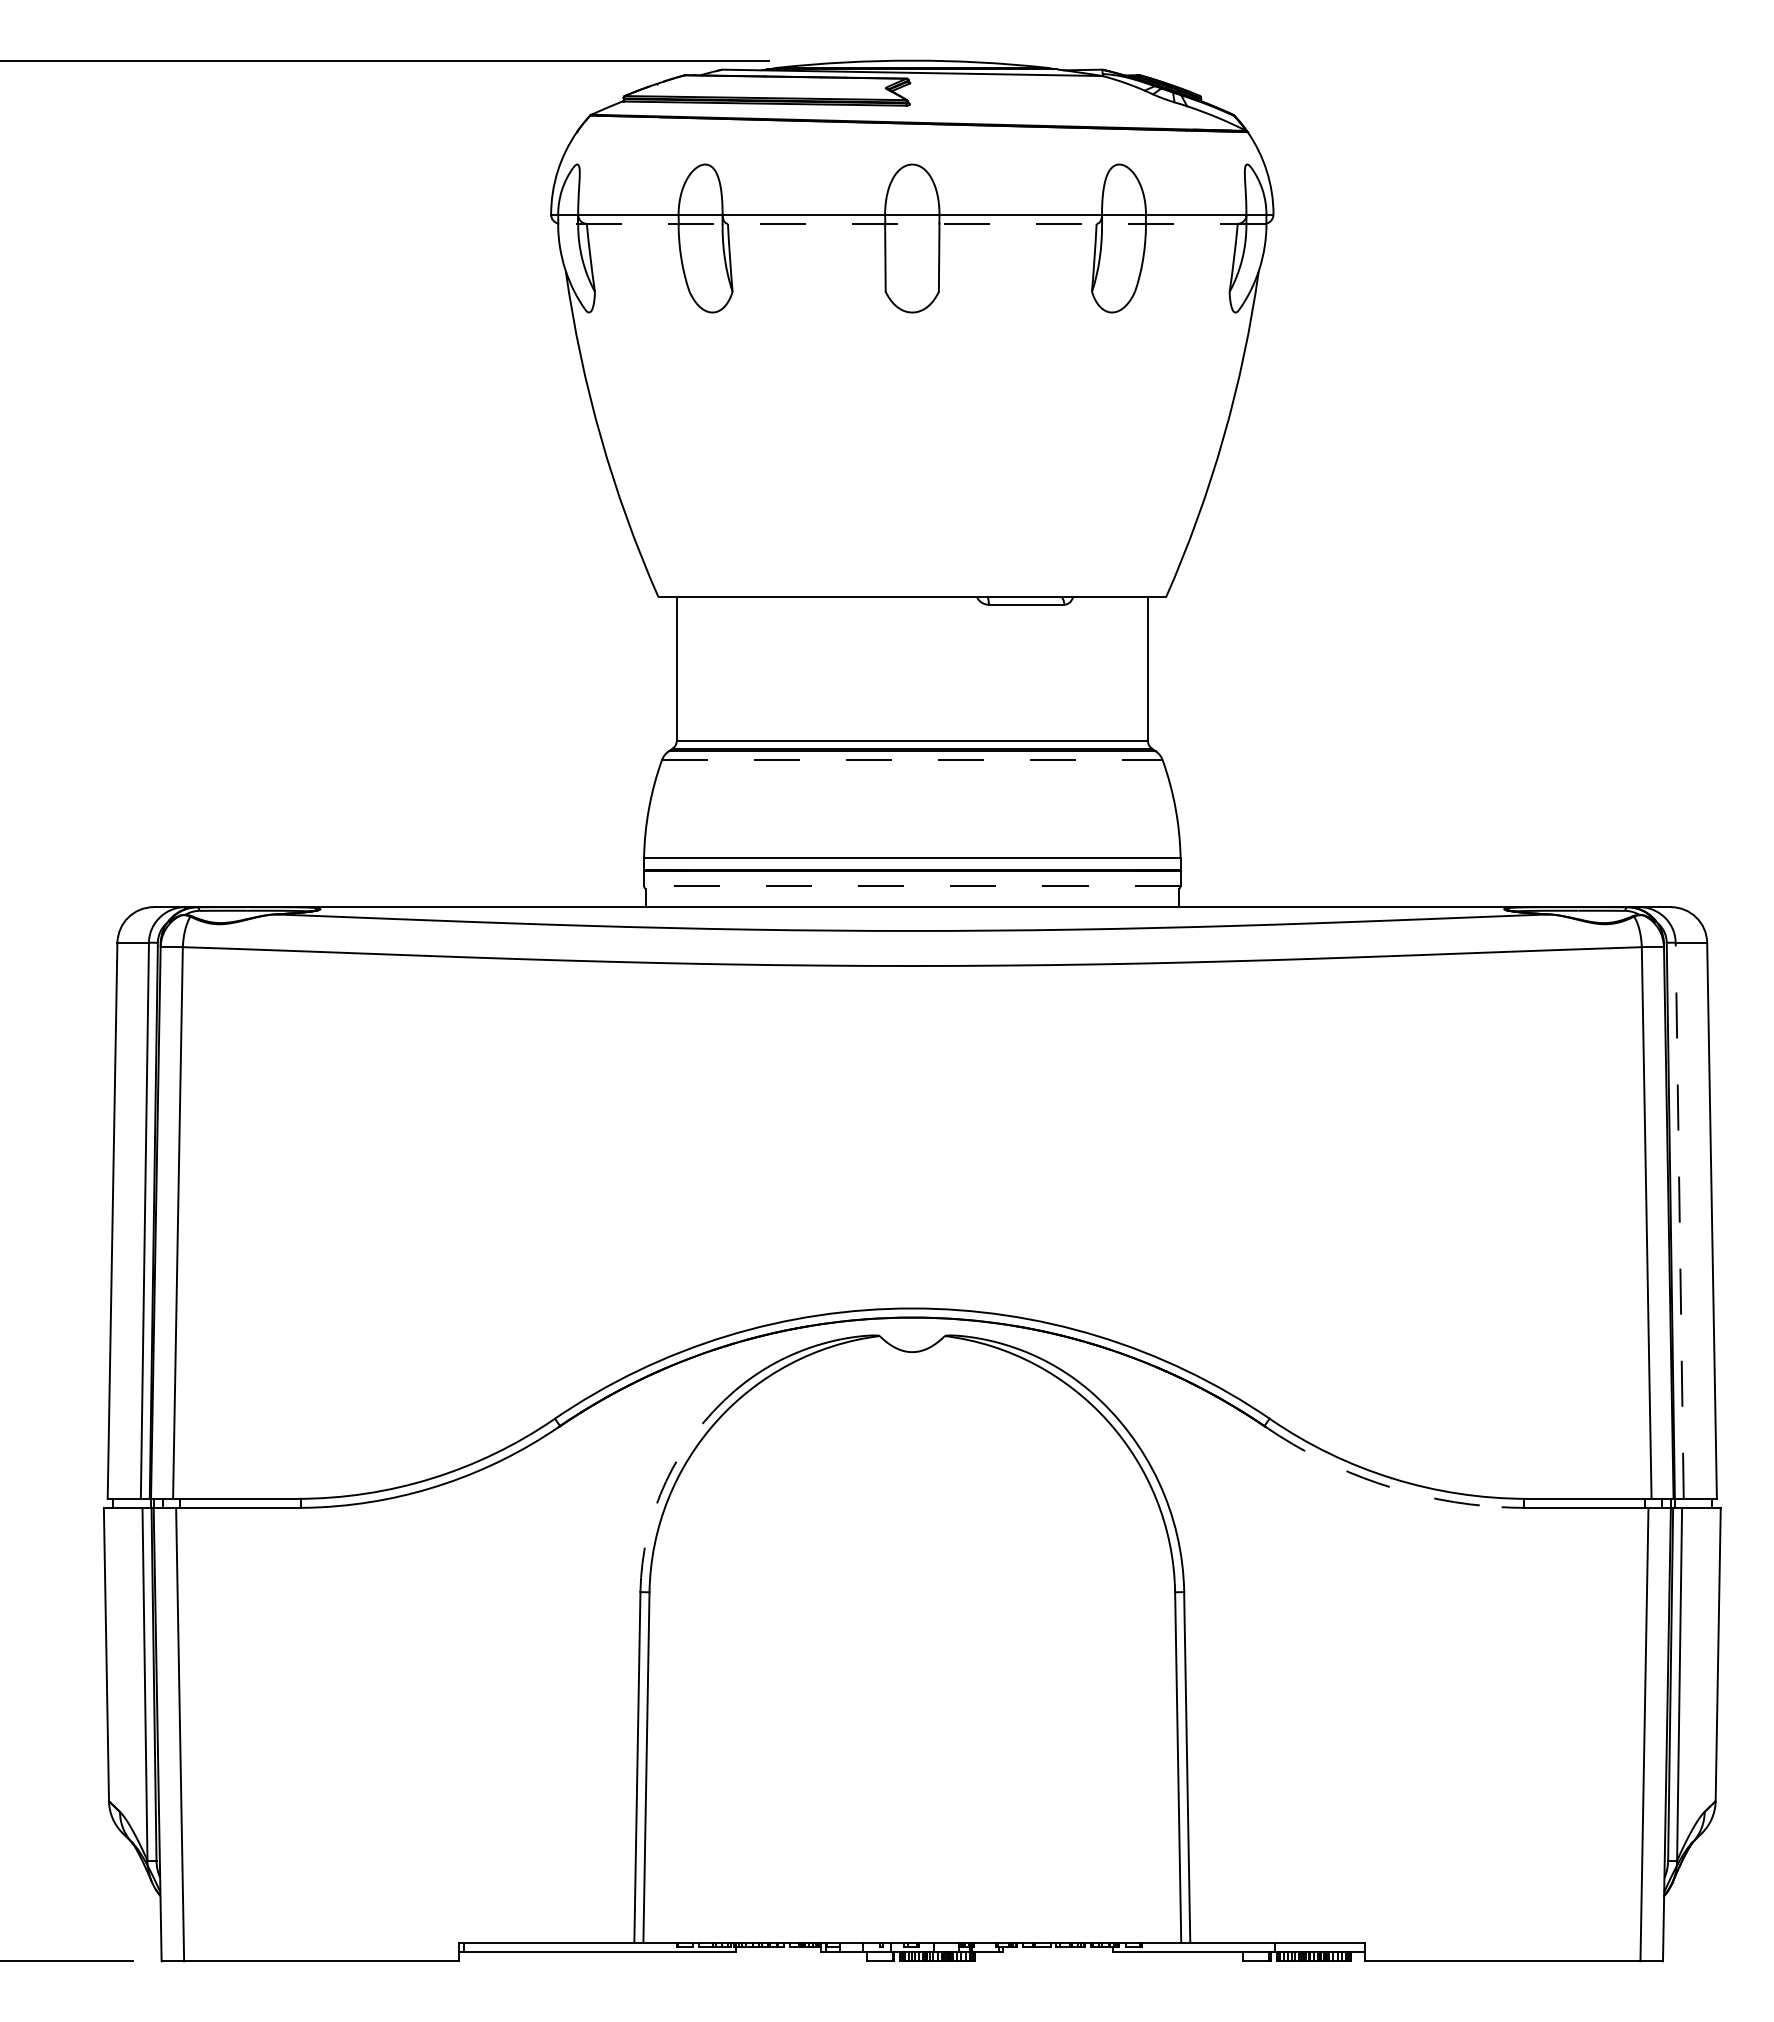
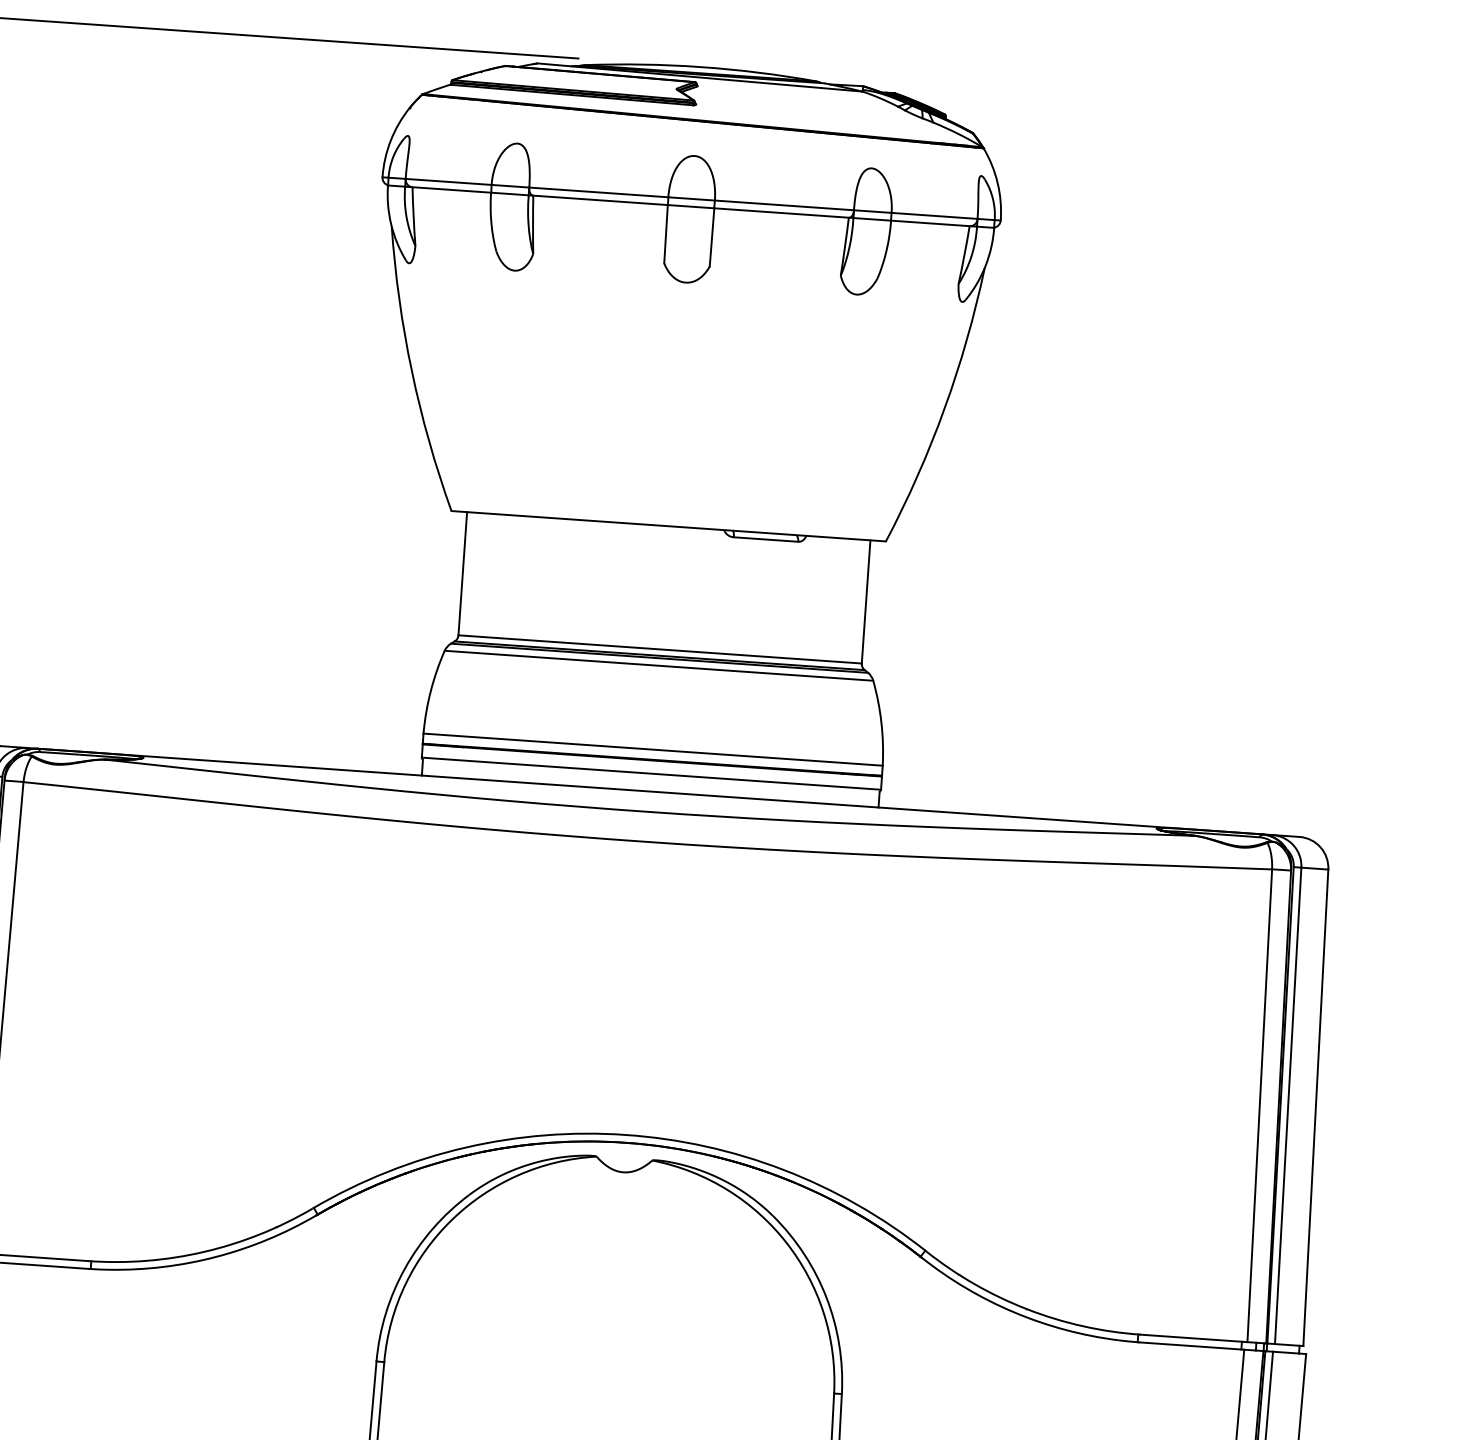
line: (911, 223) -> (690, 206), dashed -> solid
line: (912, 760) -> (659, 666), dashed -> solid
line: (911, 886) -> (650, 773), dashed -> solid
line: (1679, 1220) -> (1288, 1105), dashed -> solid
arc: (666, 1481) -> (405, 1268), dashed -> solid
arc: (1378, 1483) -> (1014, 1312), dashed -> solid

